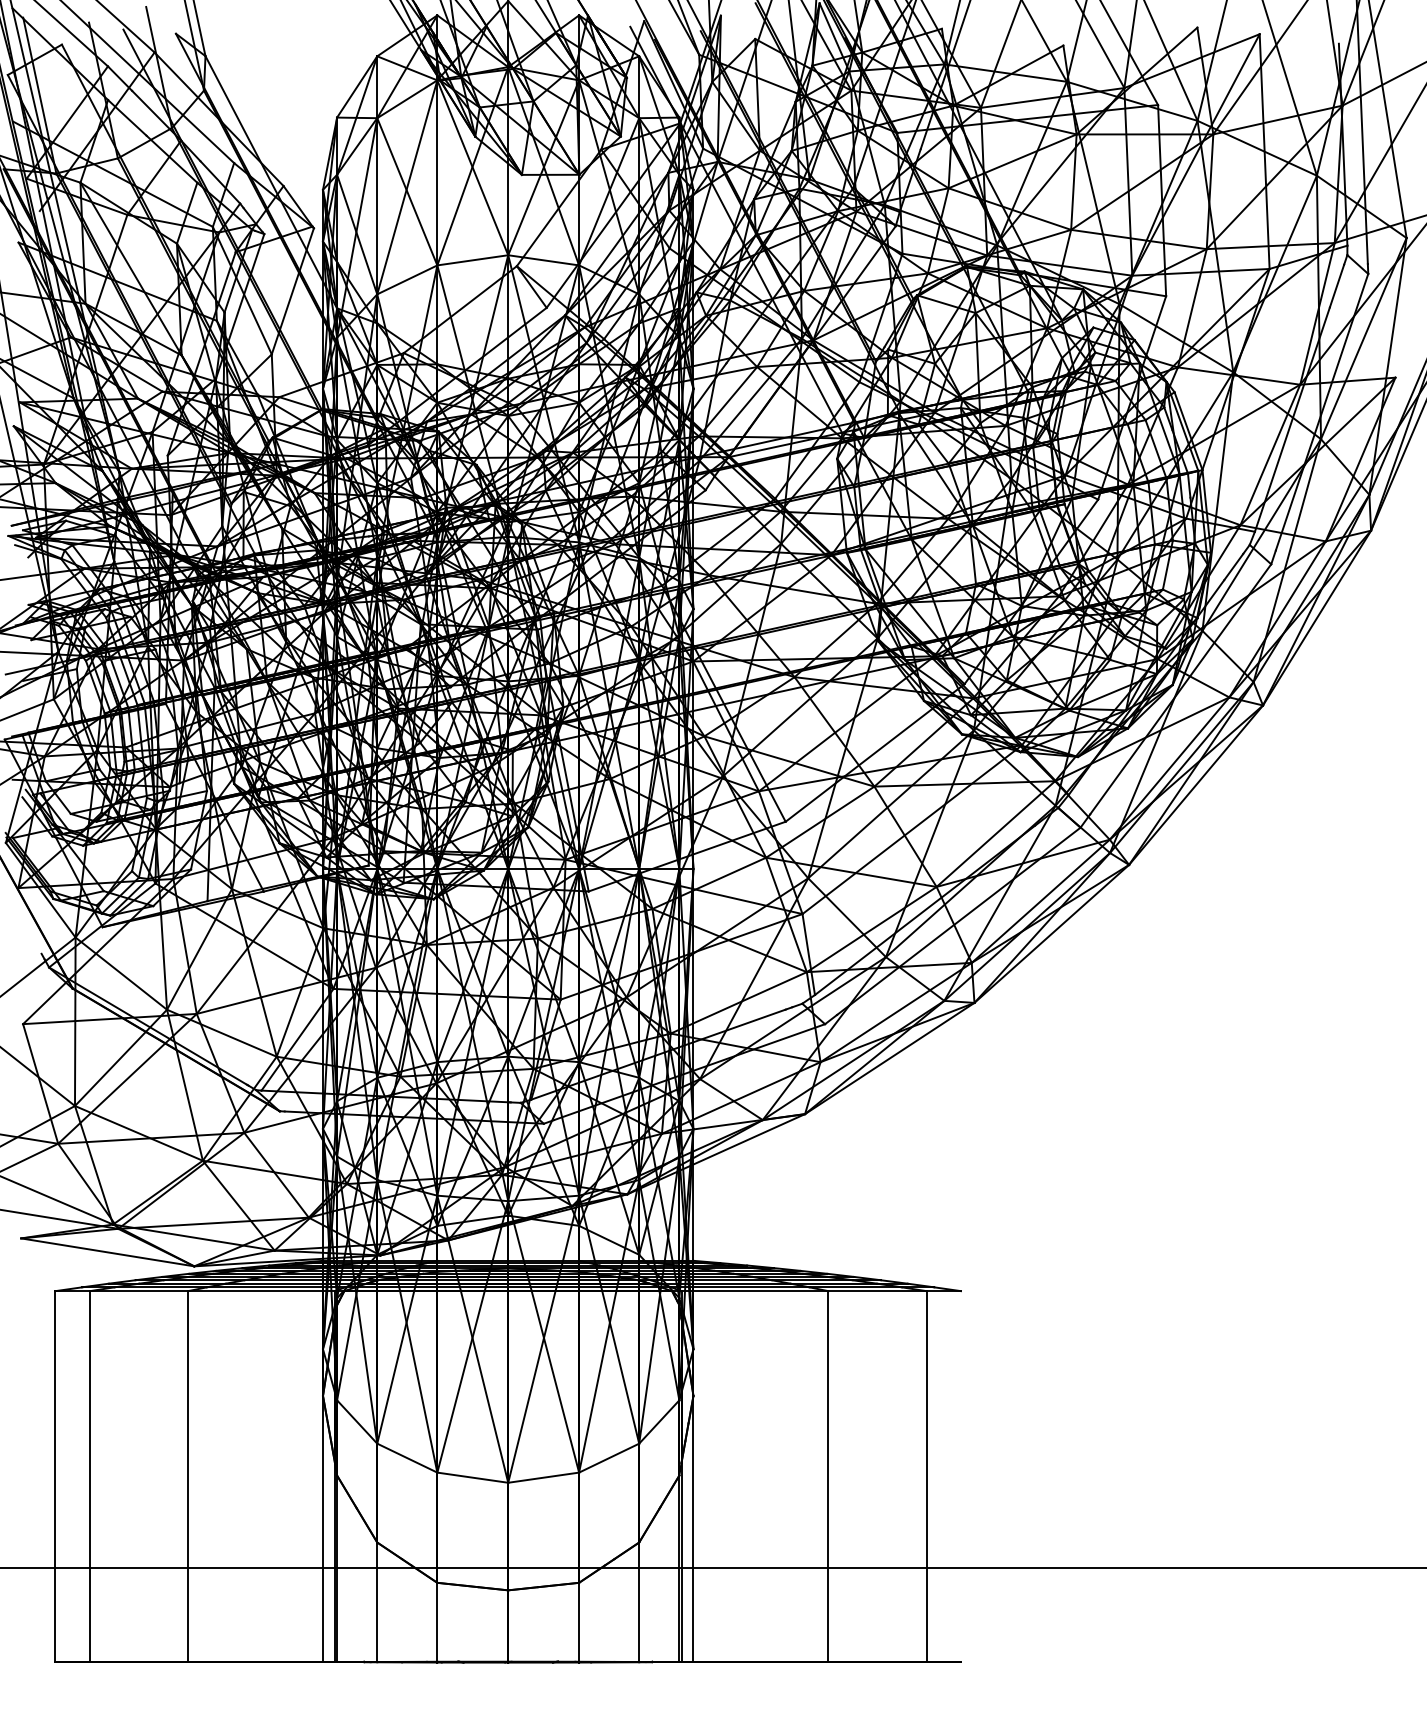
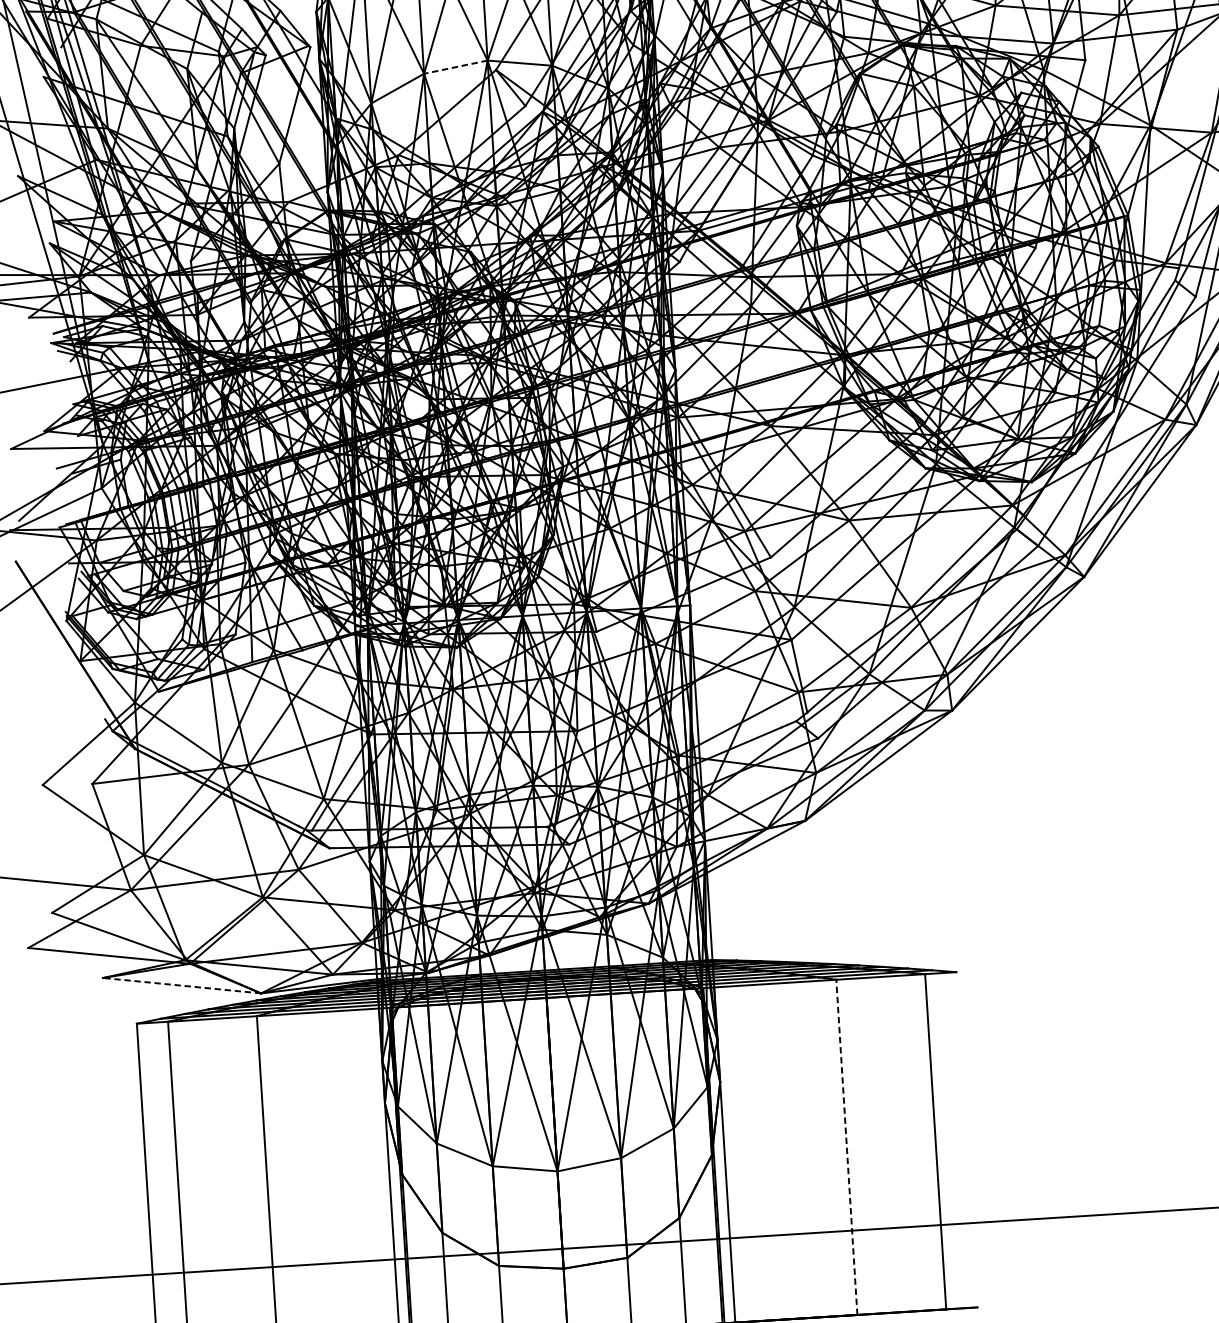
line: (472, 260) -> (455, 67), solid -> dashed
line: (107, 1252) -> (181, 985), solid -> dashed
line: (828, 1475) -> (846, 1146), solid -> dashed

